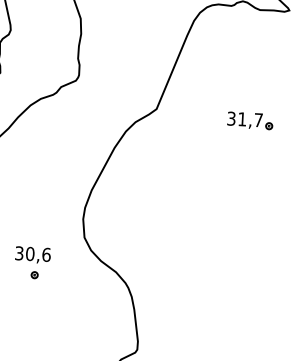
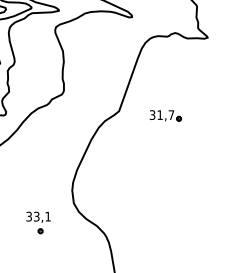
part: (250, 120) -> (165, 115), moved
text: (38, 254) -> (42, 216), 30,6 -> 33,1

